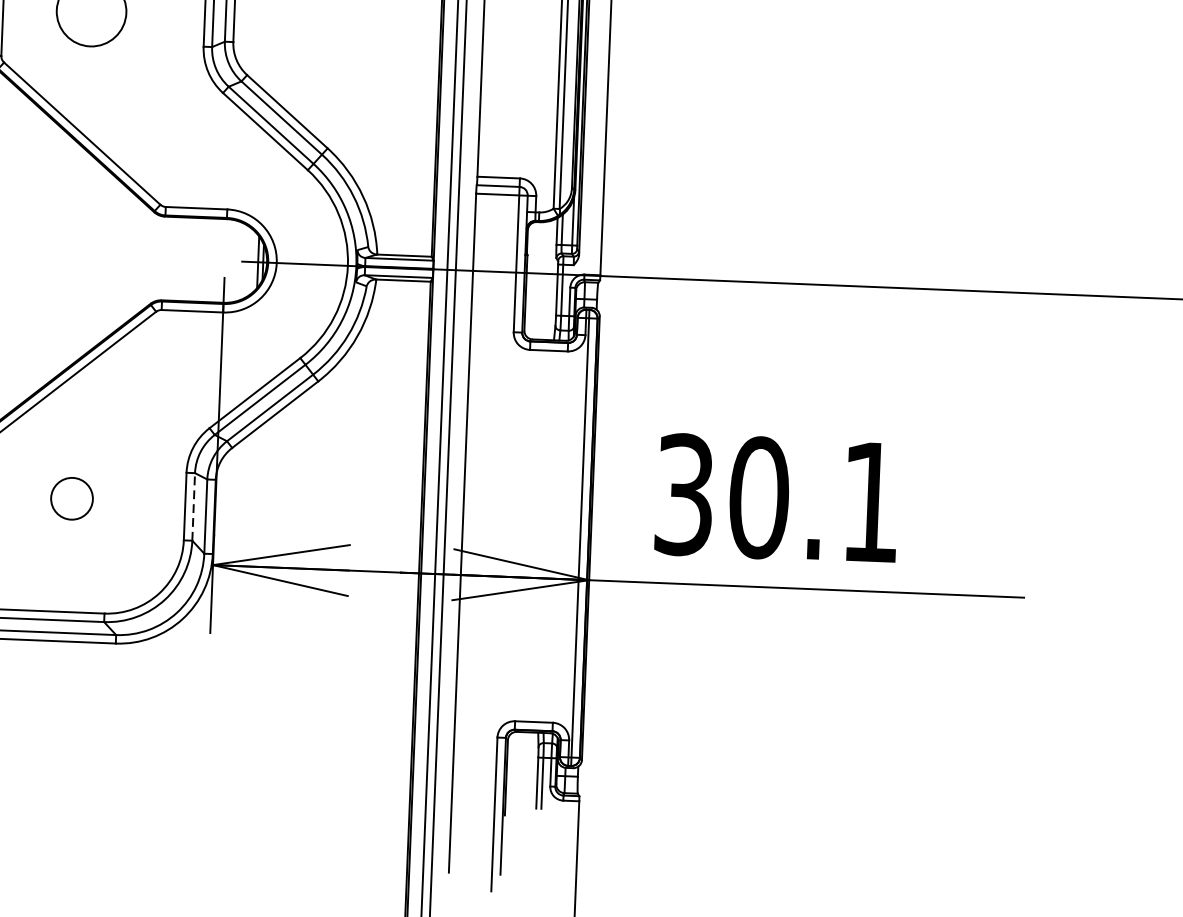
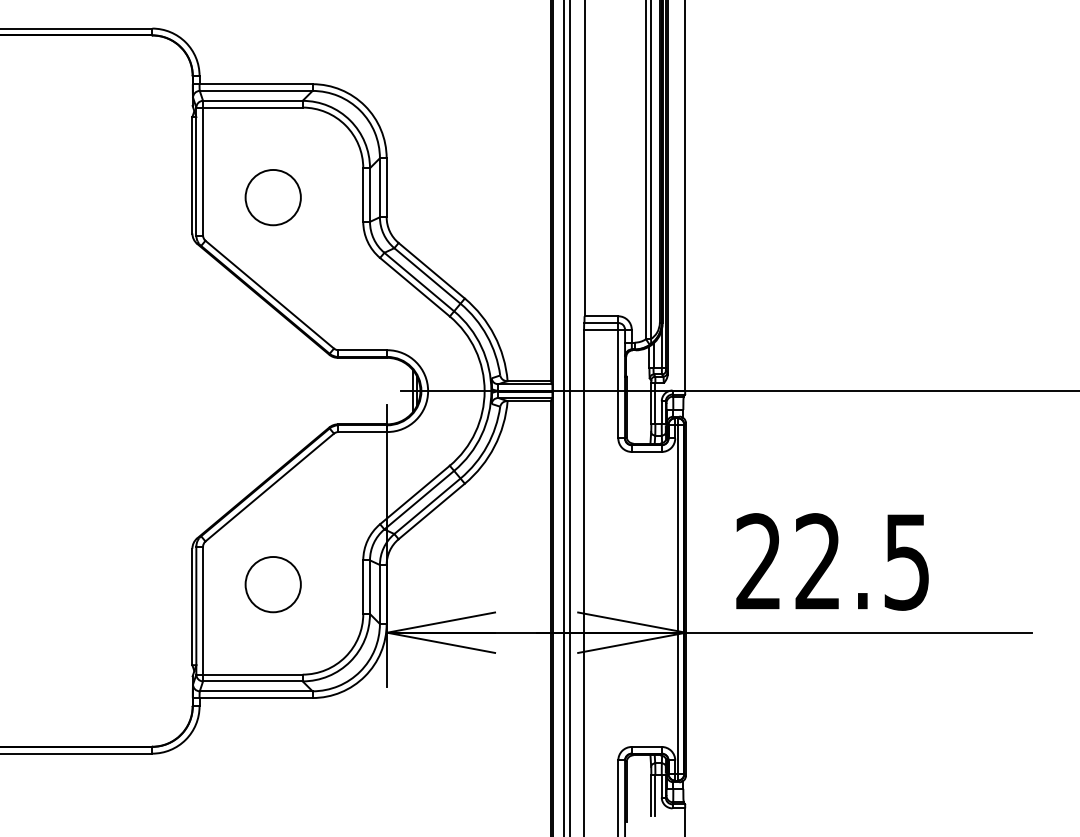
text: (777, 497) -> (832, 561), 30.1 -> 22.5
circle: (71, 498) -> (272, 584), size x1.67
line: (194, 507) -> (370, 587), dashed -> solid

